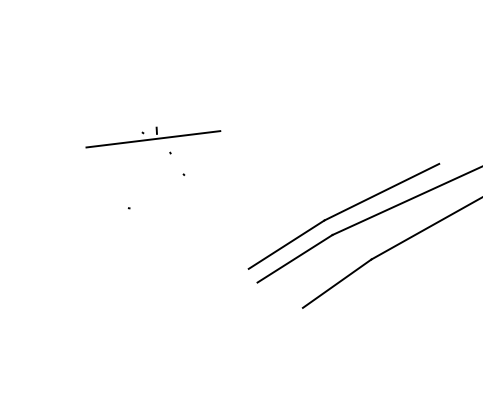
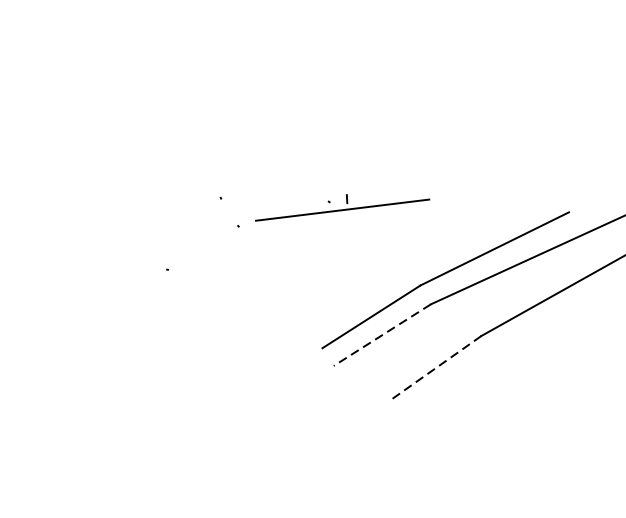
part: (153, 137) -> (342, 207), moved
line: (294, 259) -> (381, 336), solid -> dashed
line: (337, 283) -> (437, 367), solid -> dashed

